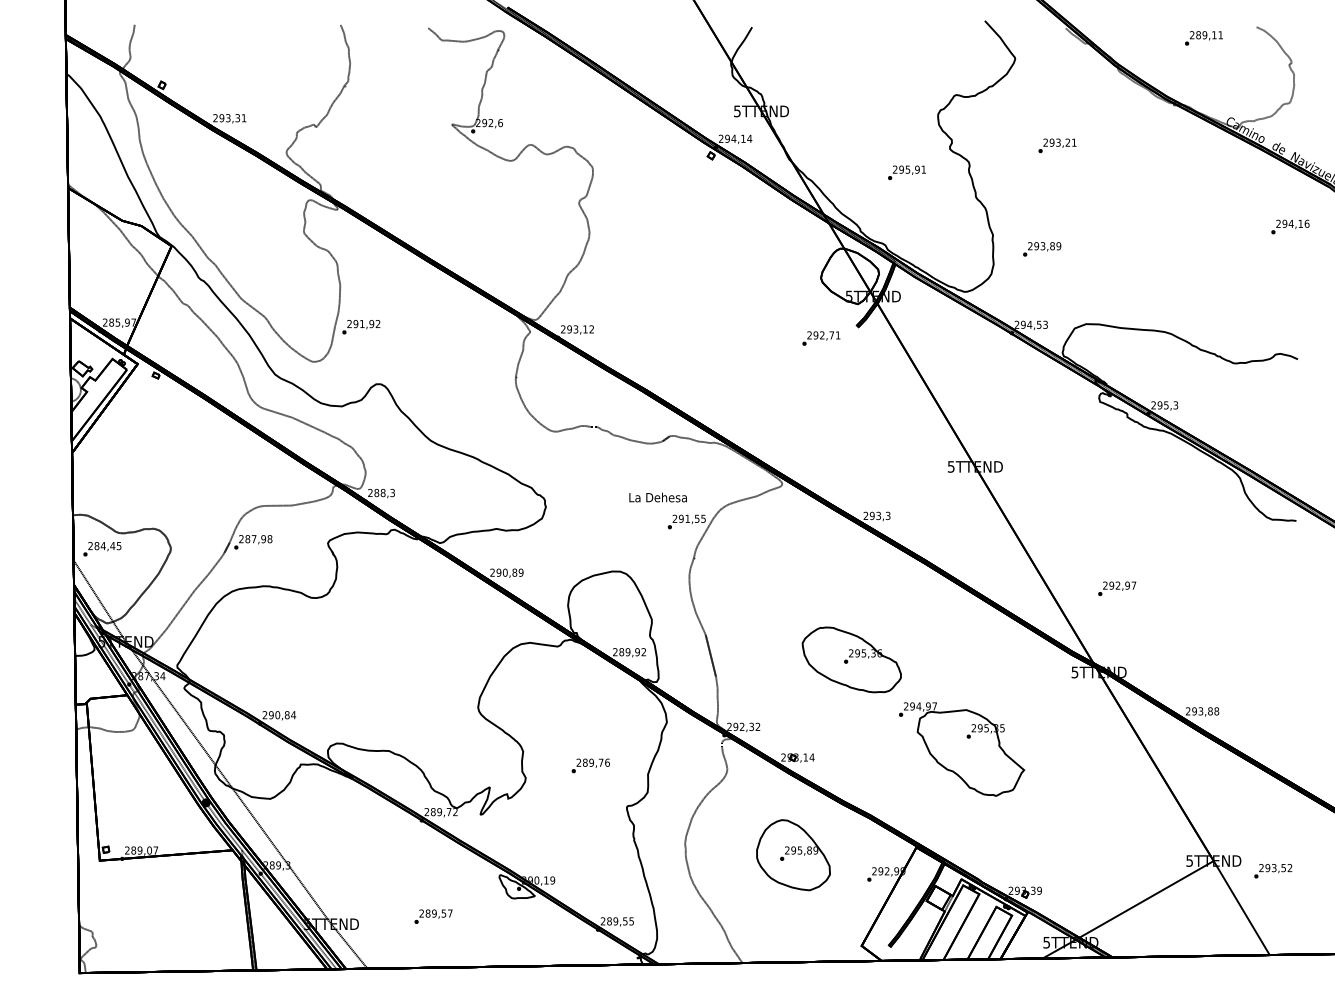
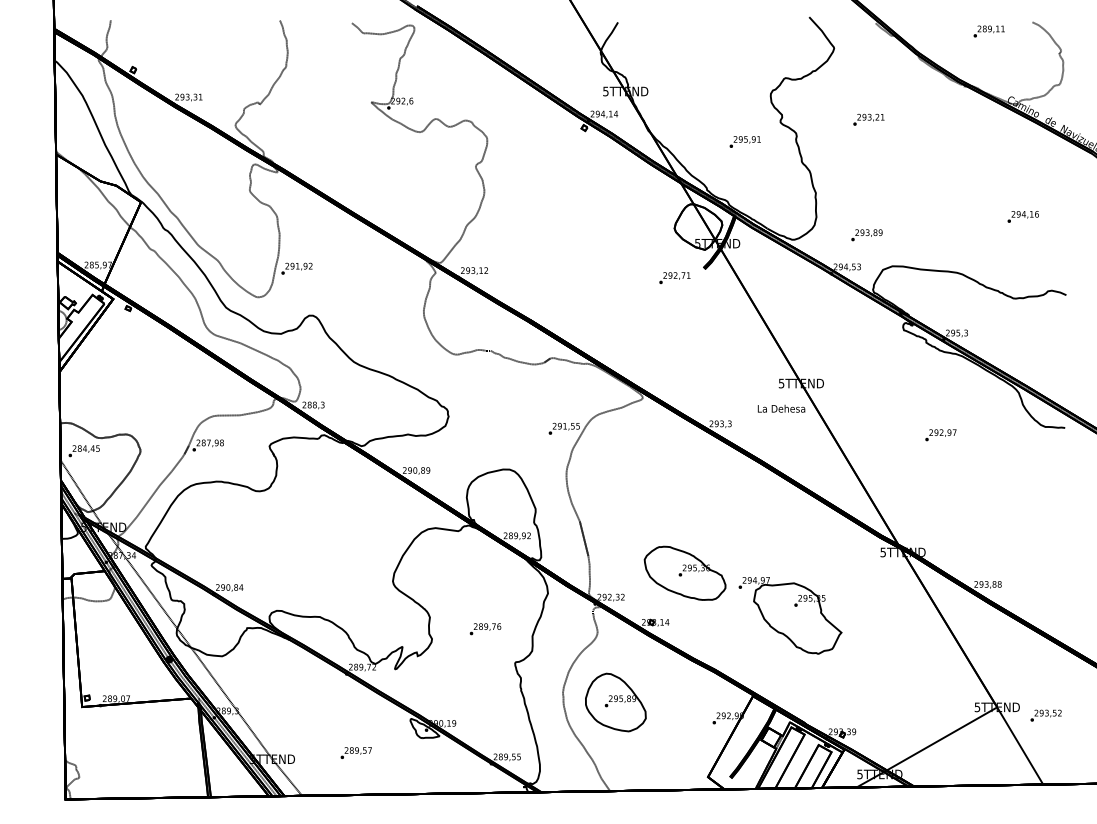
text: (1290, 226) -> (1023, 216), moved
text: (1042, 249) -> (867, 235), moved
text: (657, 497) -> (780, 408), moved
text: (1117, 588) -> (941, 435), moved
part: (851, 659) -> (684, 573), moved
part: (793, 855) -> (615, 702), moved

